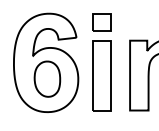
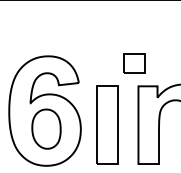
part: (102, 22) -> (134, 63), moved

